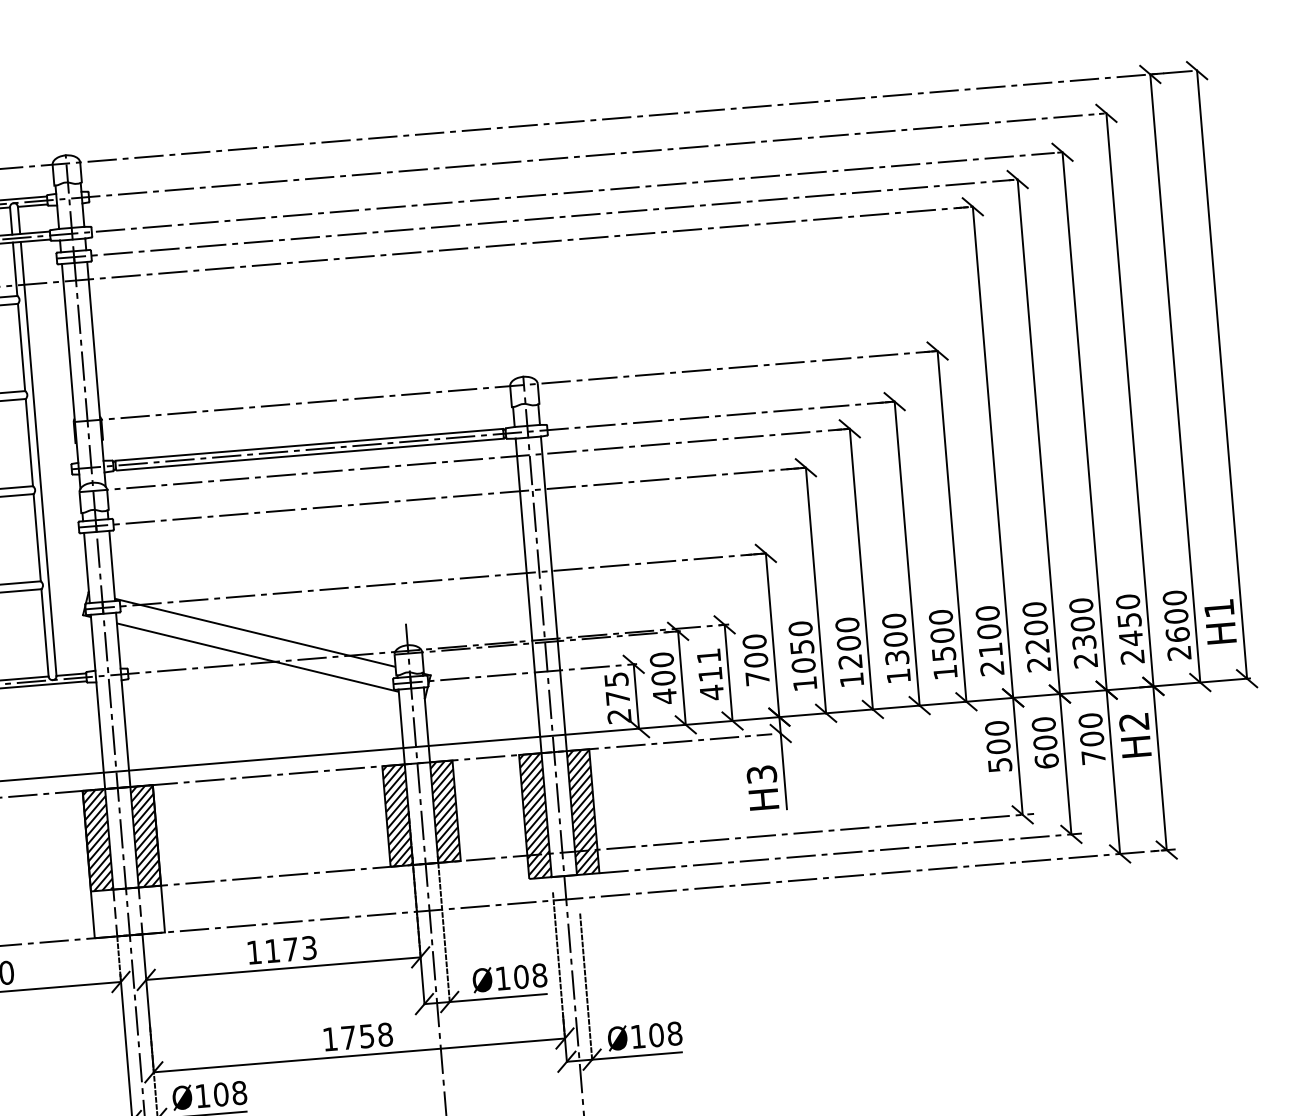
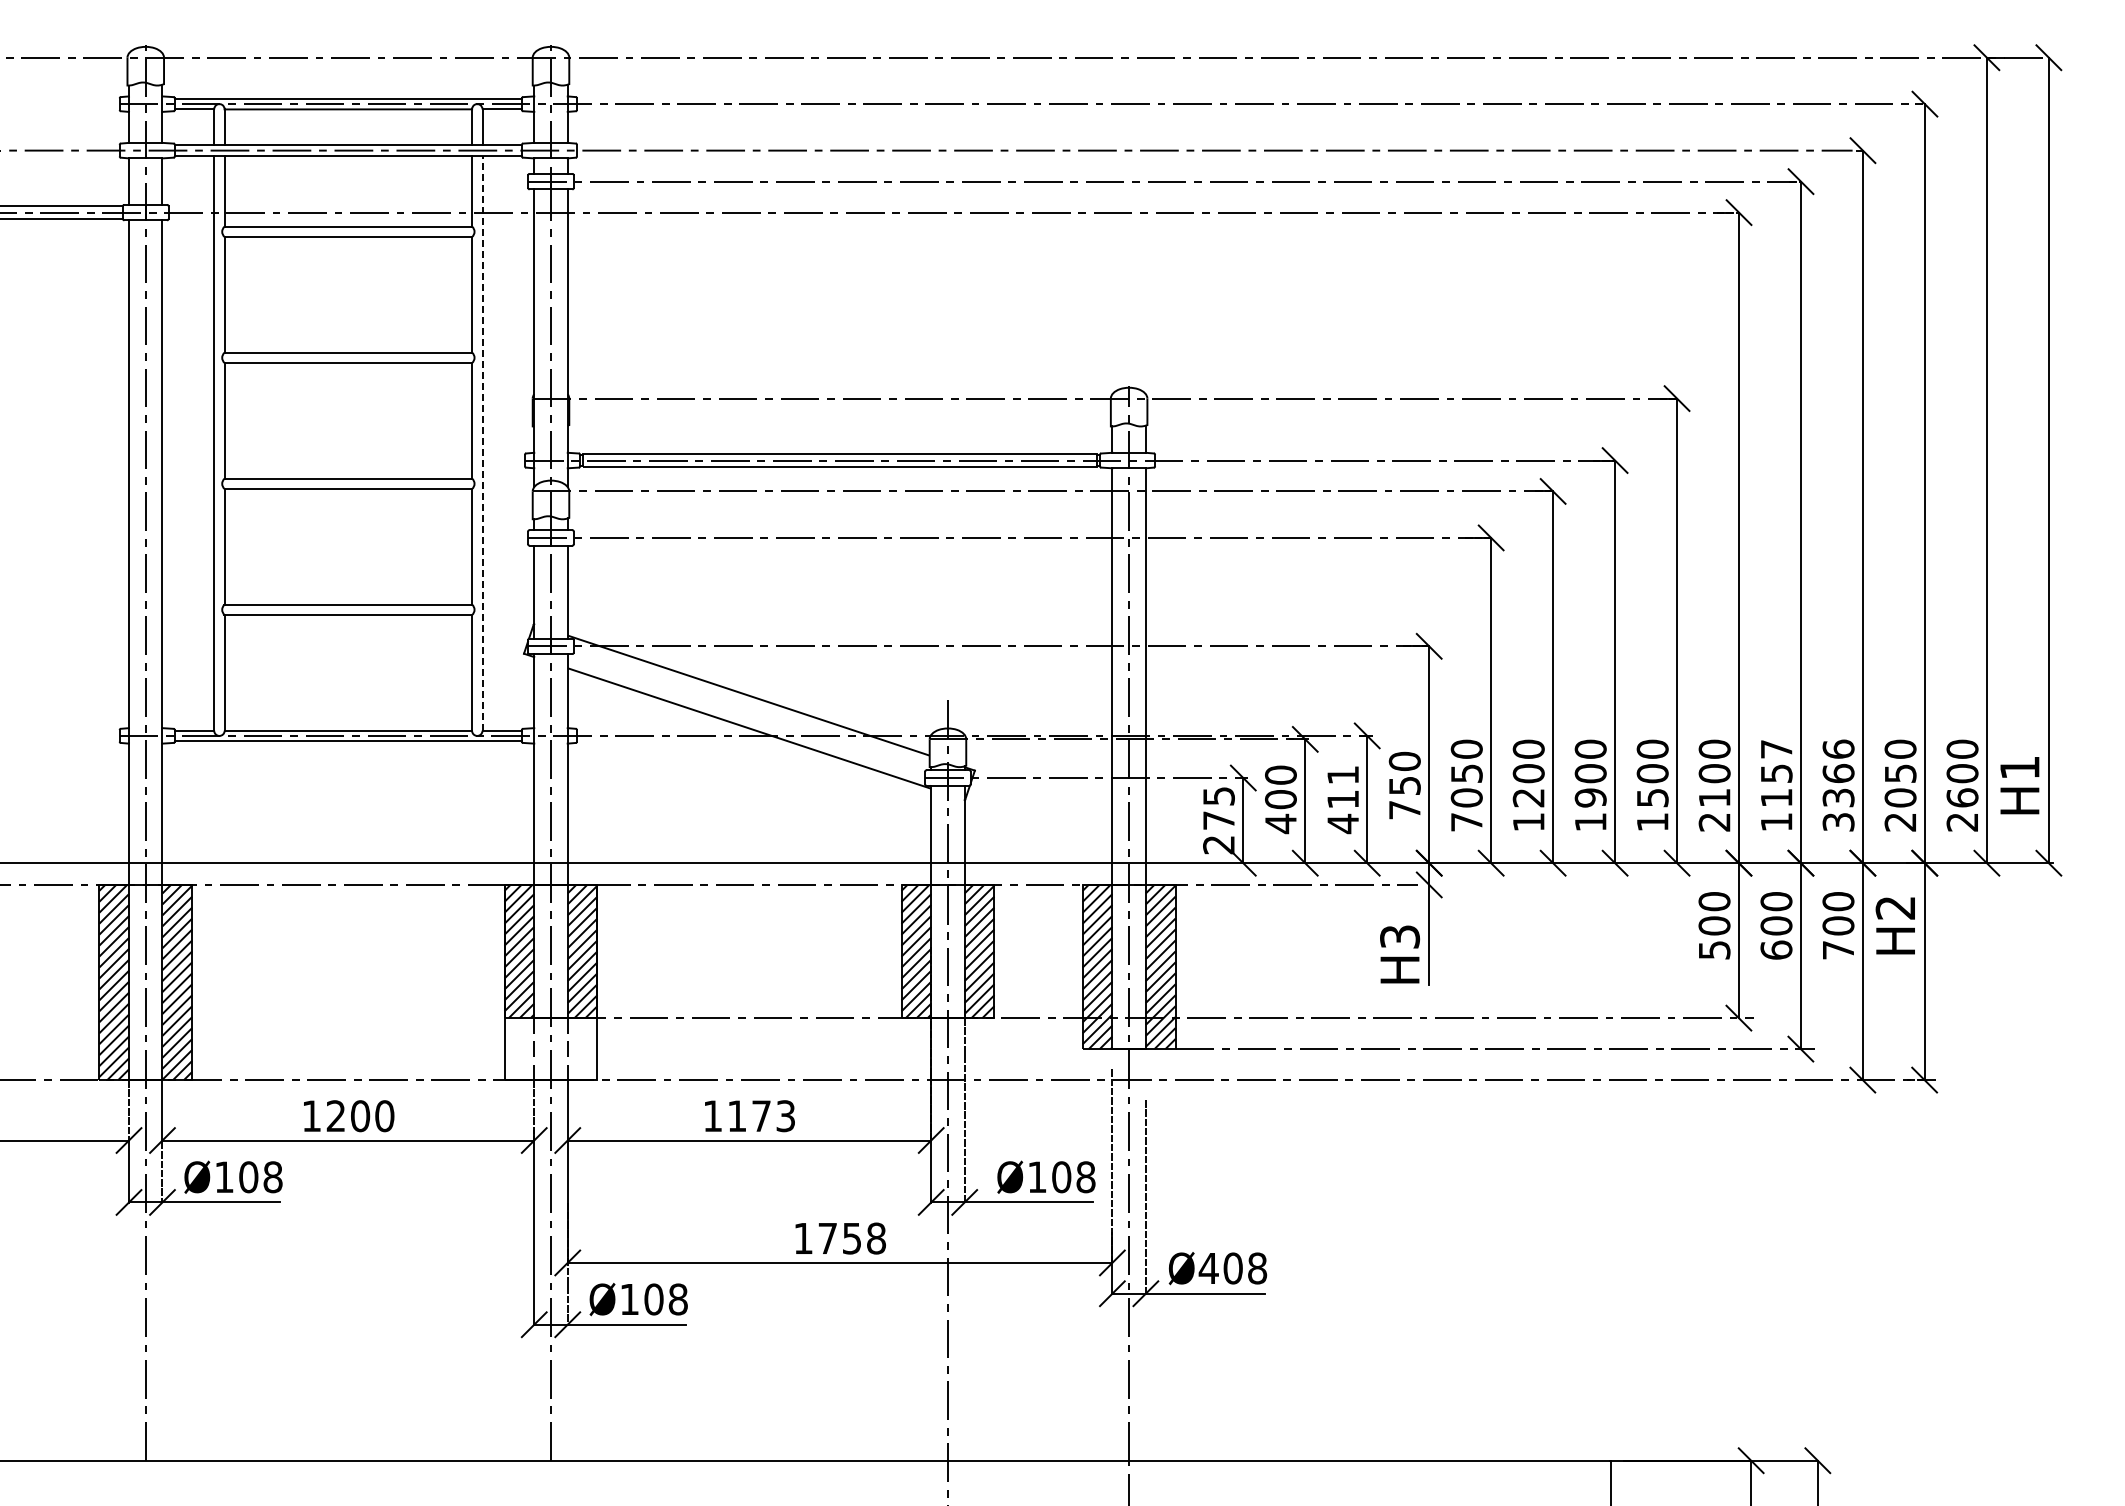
line: (38, 458) -> (482, 442), solid -> dashed
text: (1083, 633) -> (1838, 785), 2300 -> 3366
text: (1036, 636) -> (1776, 785), 2200 -> 1157
text: (1131, 639) -> (1900, 798), 2450 -> 2050
text: (897, 657) -> (1590, 797), 1300 -> 1900
text: (755, 660) -> (1404, 785), 700 -> 750
text: (804, 684) -> (1466, 822), 1050 -> 7050
text: (637, 1036) -> (1208, 1268), Ø108 -> Ø408

